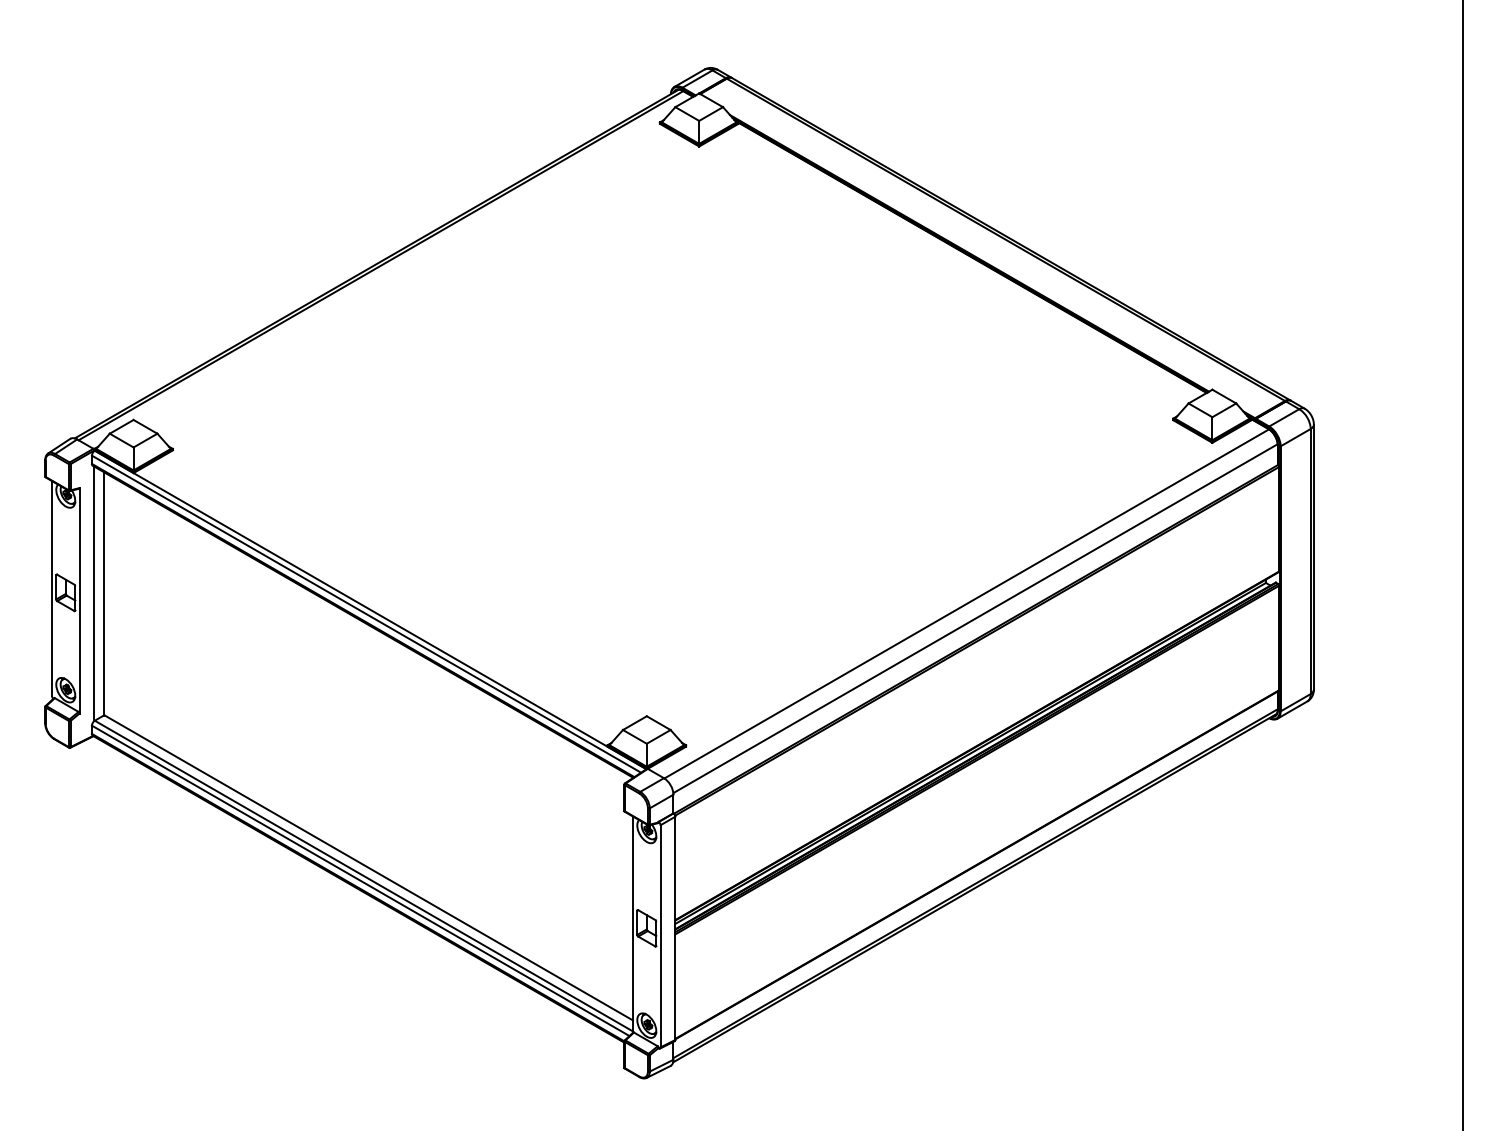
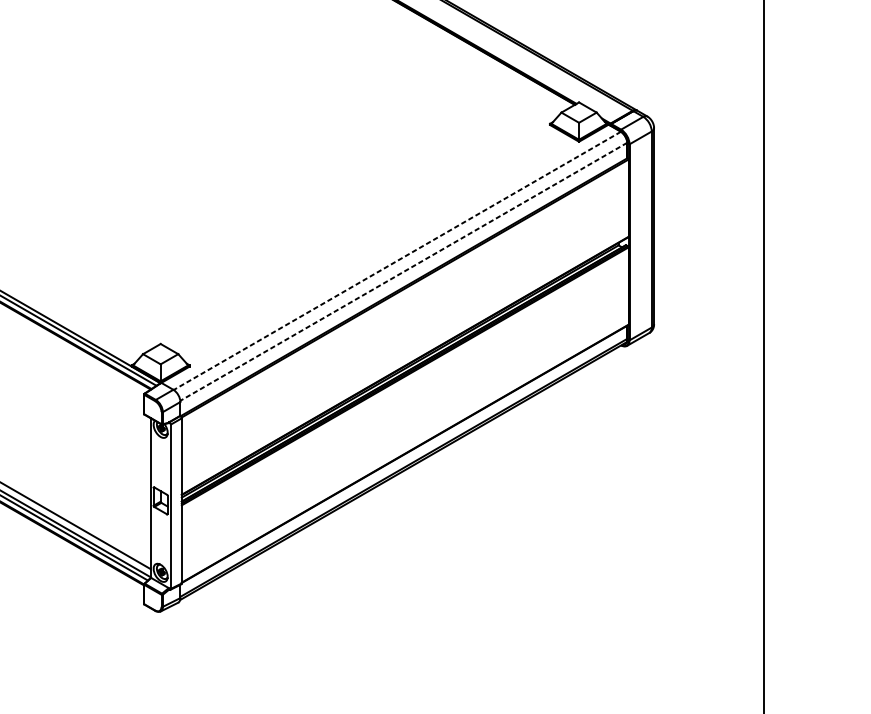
line: (966, 604) -> (397, 261), solid -> dashed
line: (975, 618) -> (403, 271), solid -> dashed

